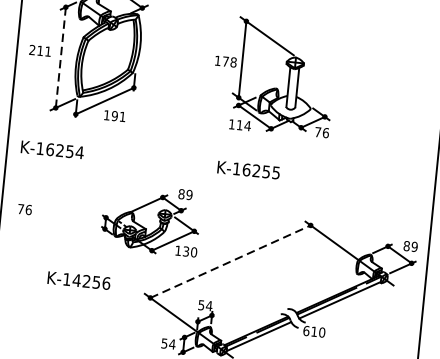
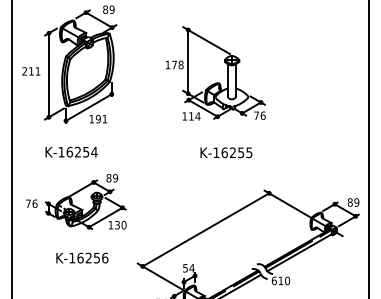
line: (60, 57) -> (48, 75), dashed -> solid
part: (273, 76) -> (215, 73), moved
text: (52, 149) -> (71, 151), moved
text: (248, 169) -> (226, 152), moved
part: (150, 219) -> (85, 201), moved
line: (231, 261) -> (206, 229), dashed -> solid
text: (76, 279) -> (80, 257), K-14256 -> K-16256

